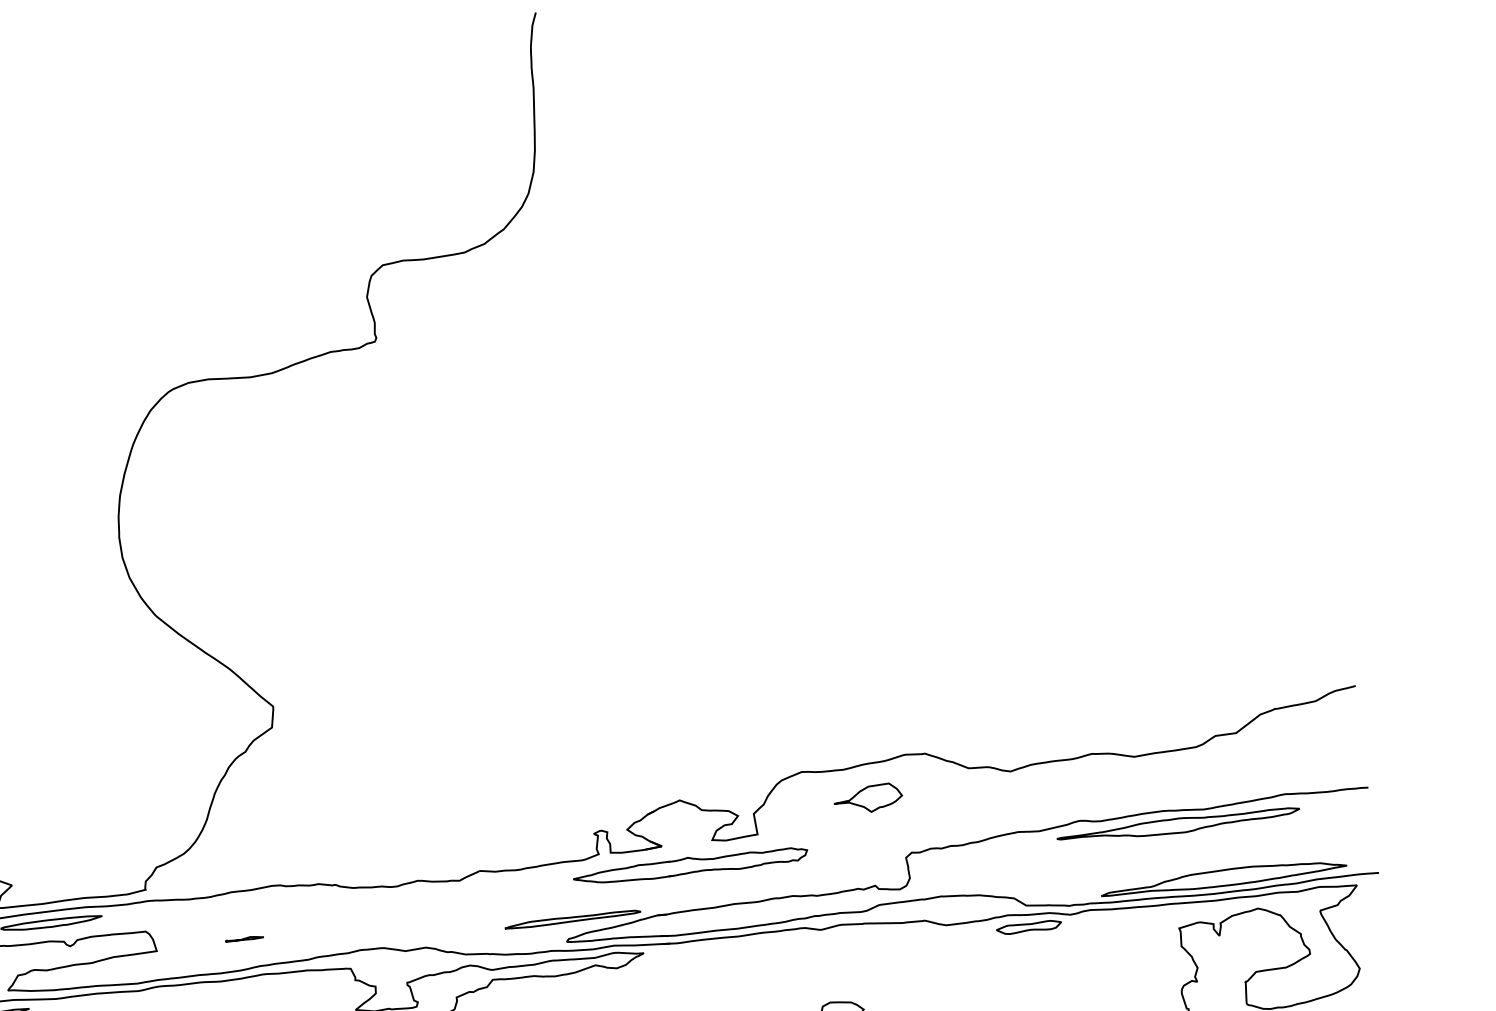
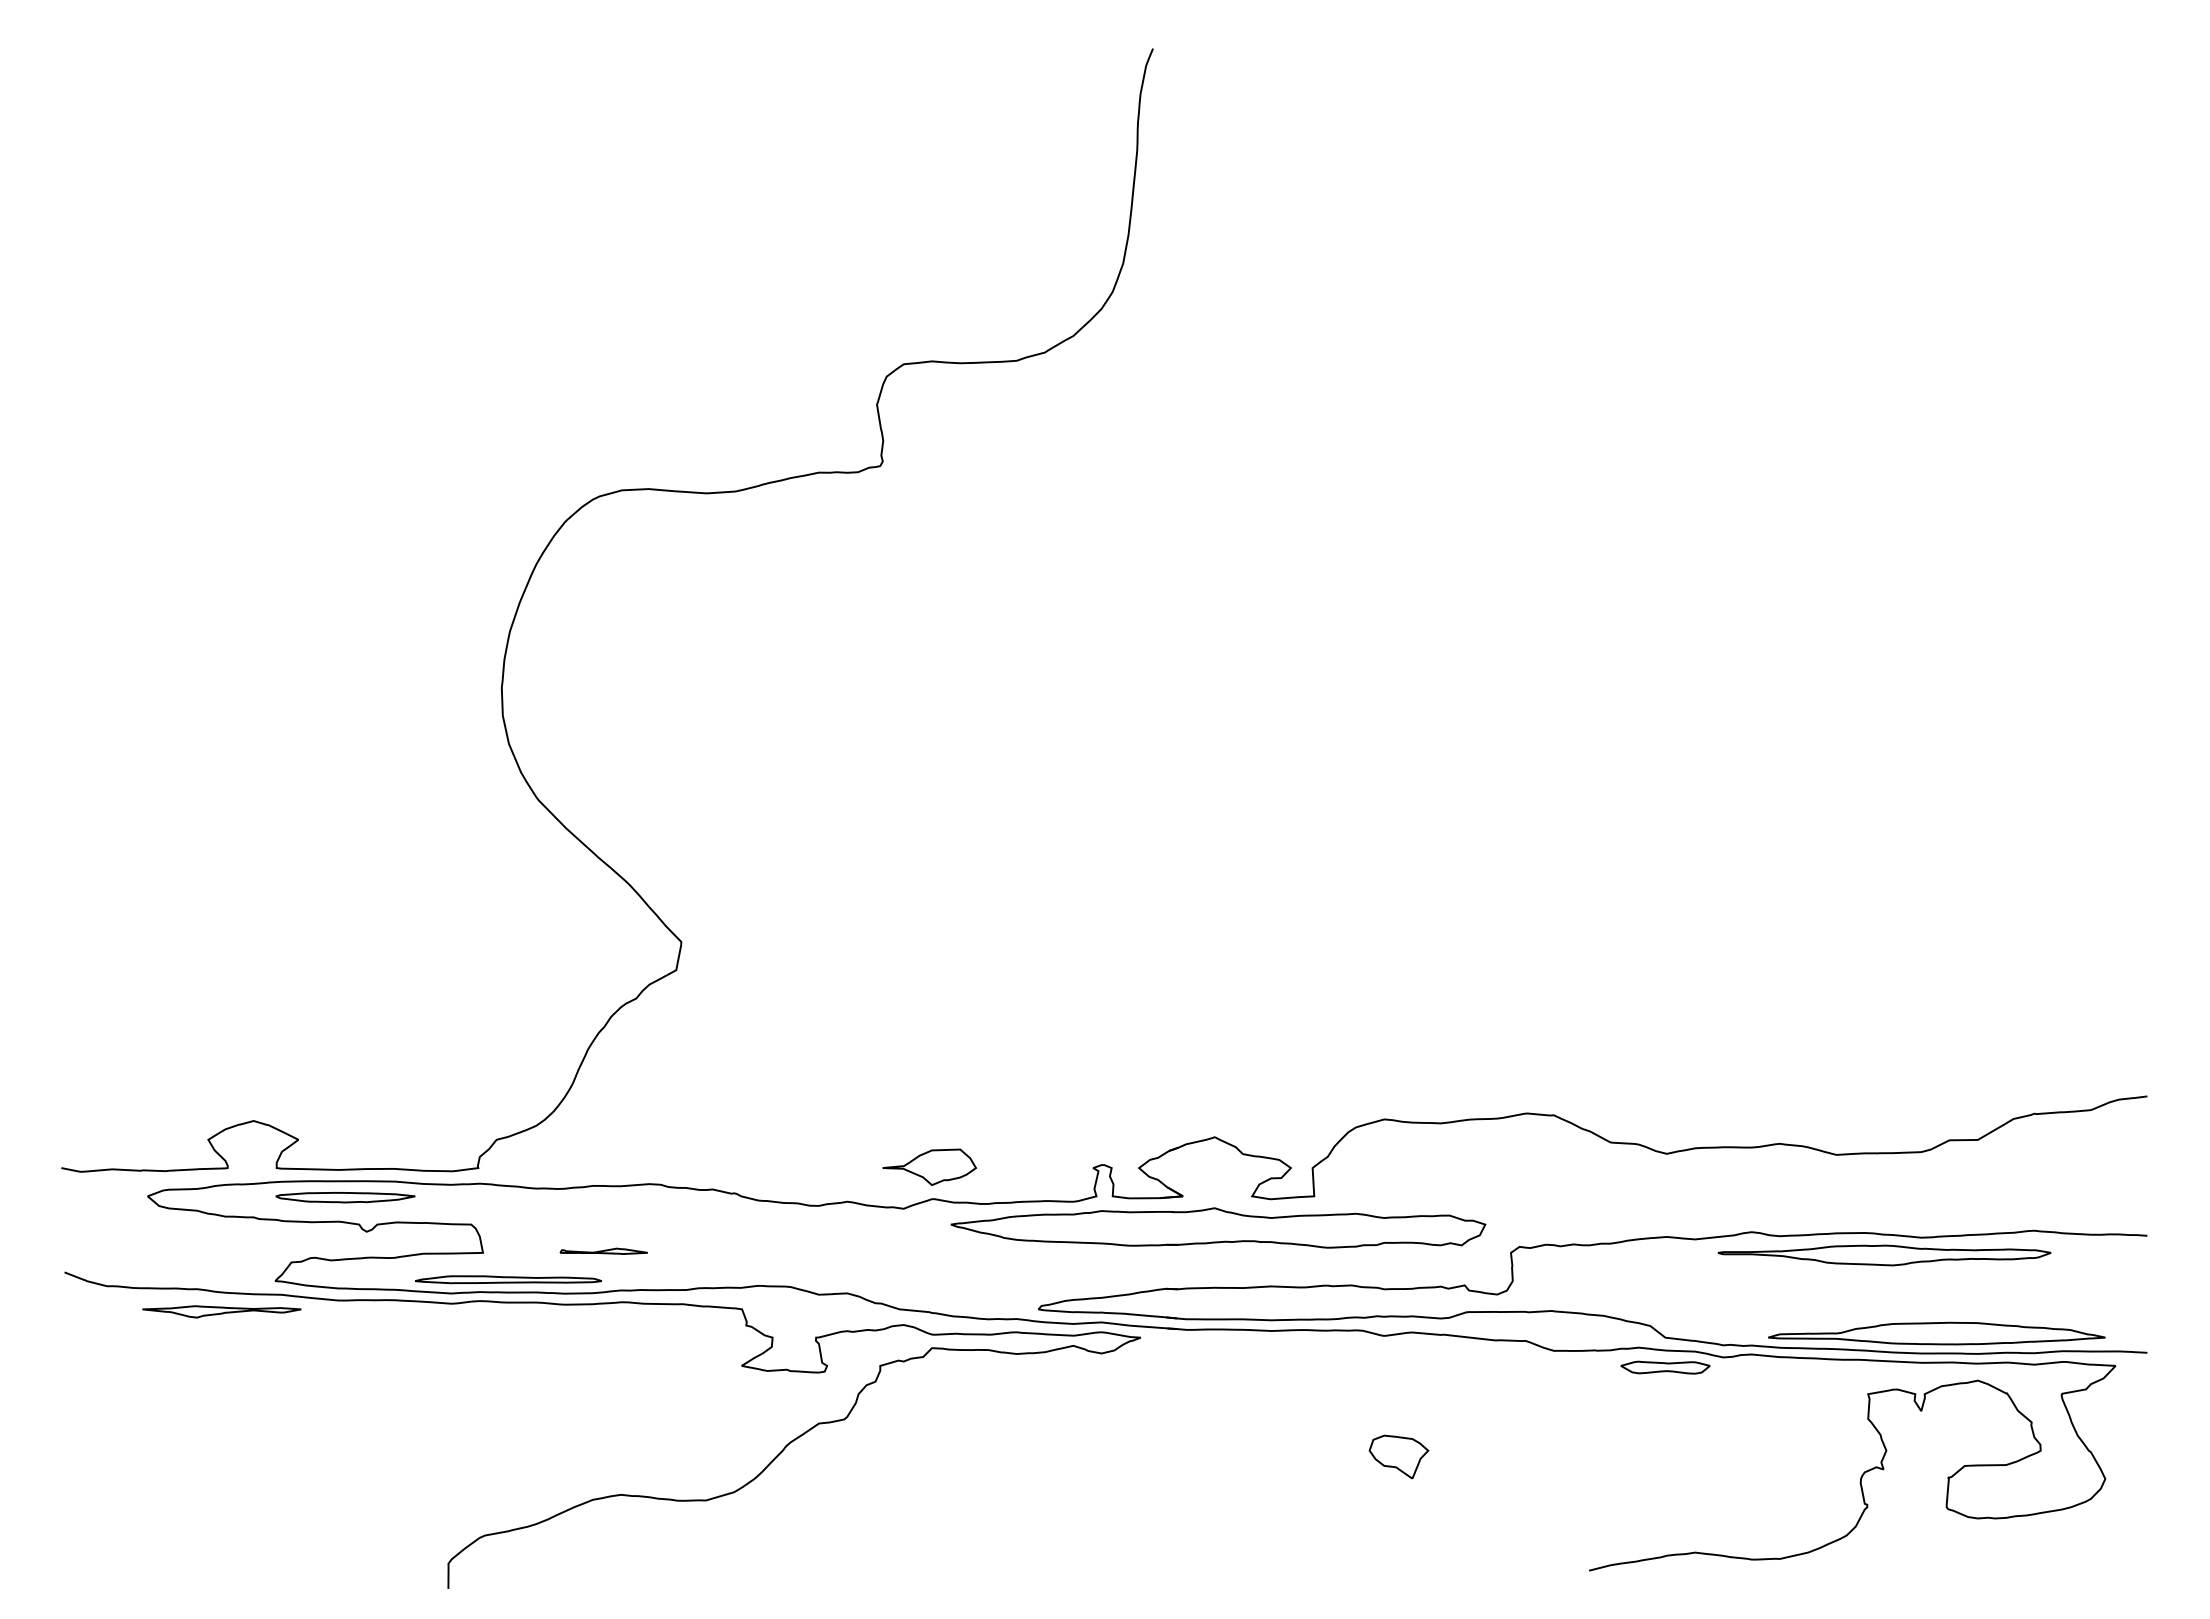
part: (868, 798) -> (929, 1166), moved
part: (690, 865) -> (1218, 1227), size x1.67
part: (572, 919) -> (508, 1279), moved
part: (244, 938) -> (603, 1250), size x1.67

